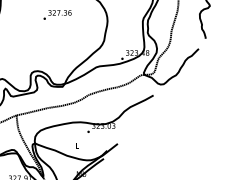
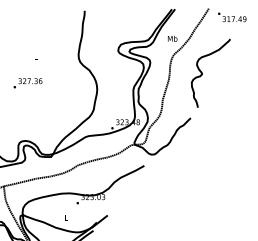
text: (57, 15) -> (27, 83), moved

